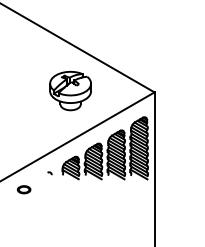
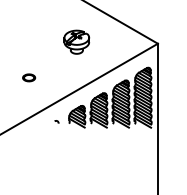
part: (70, 90) -> (76, 41), size x0.62
part: (24, 189) -> (29, 77), moved

